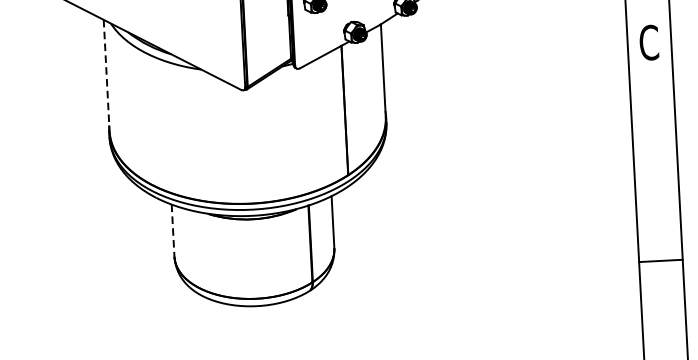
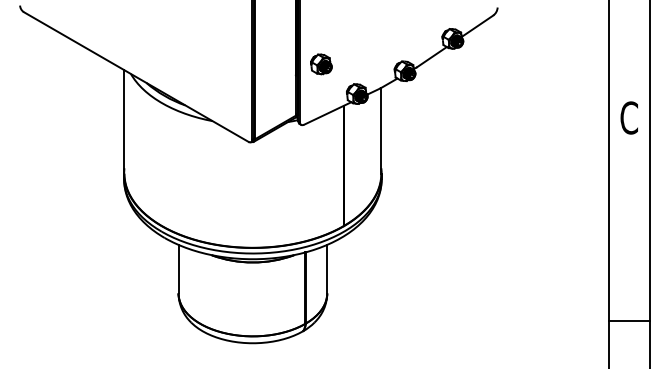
line: (106, 74) -> (124, 121), dashed -> solid
line: (173, 231) -> (178, 269), dashed -> solid

